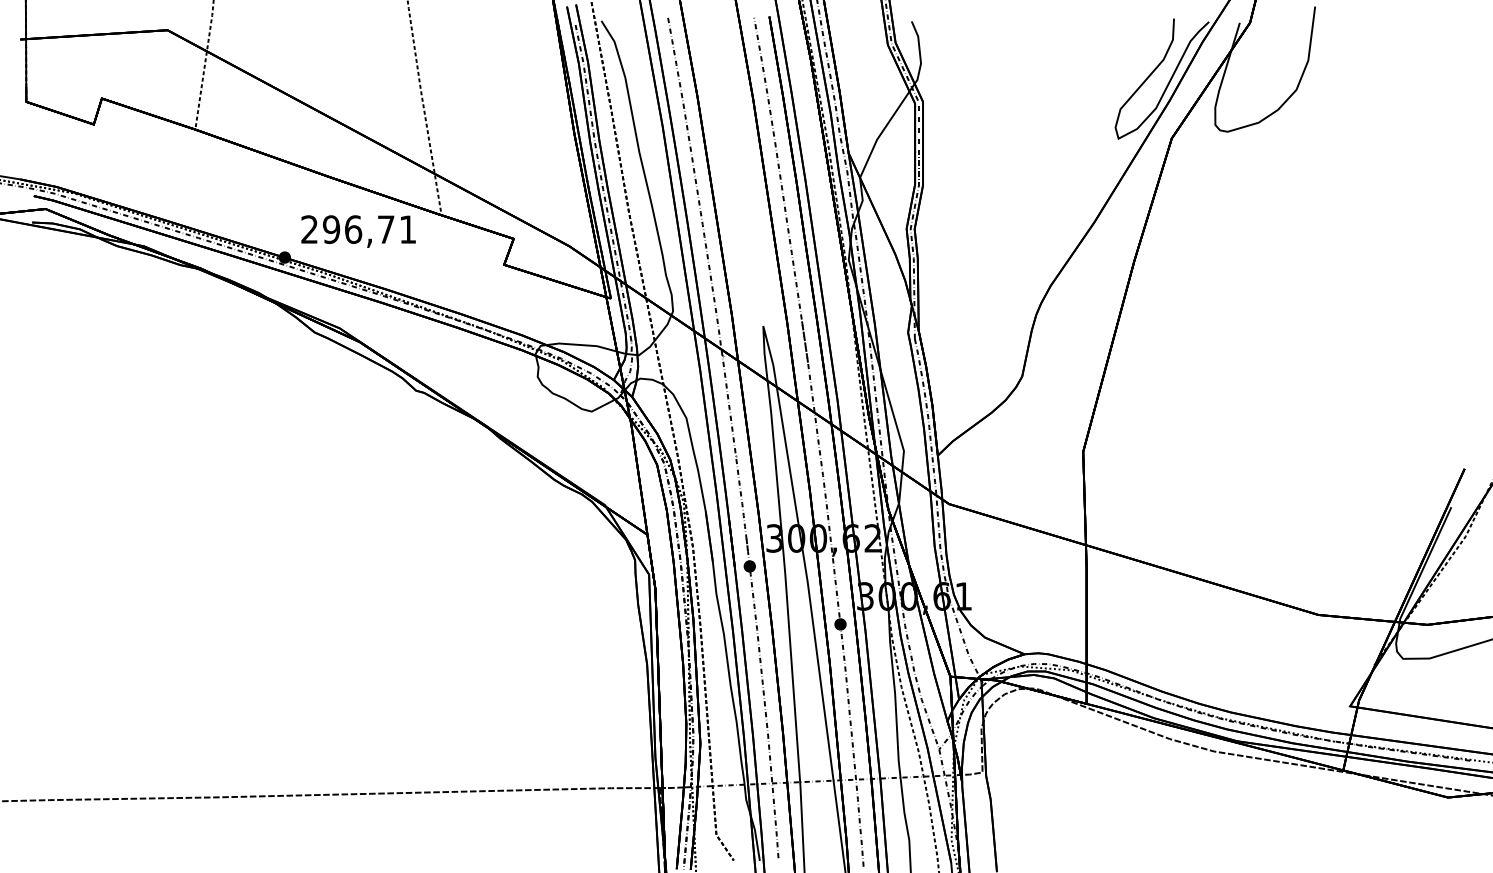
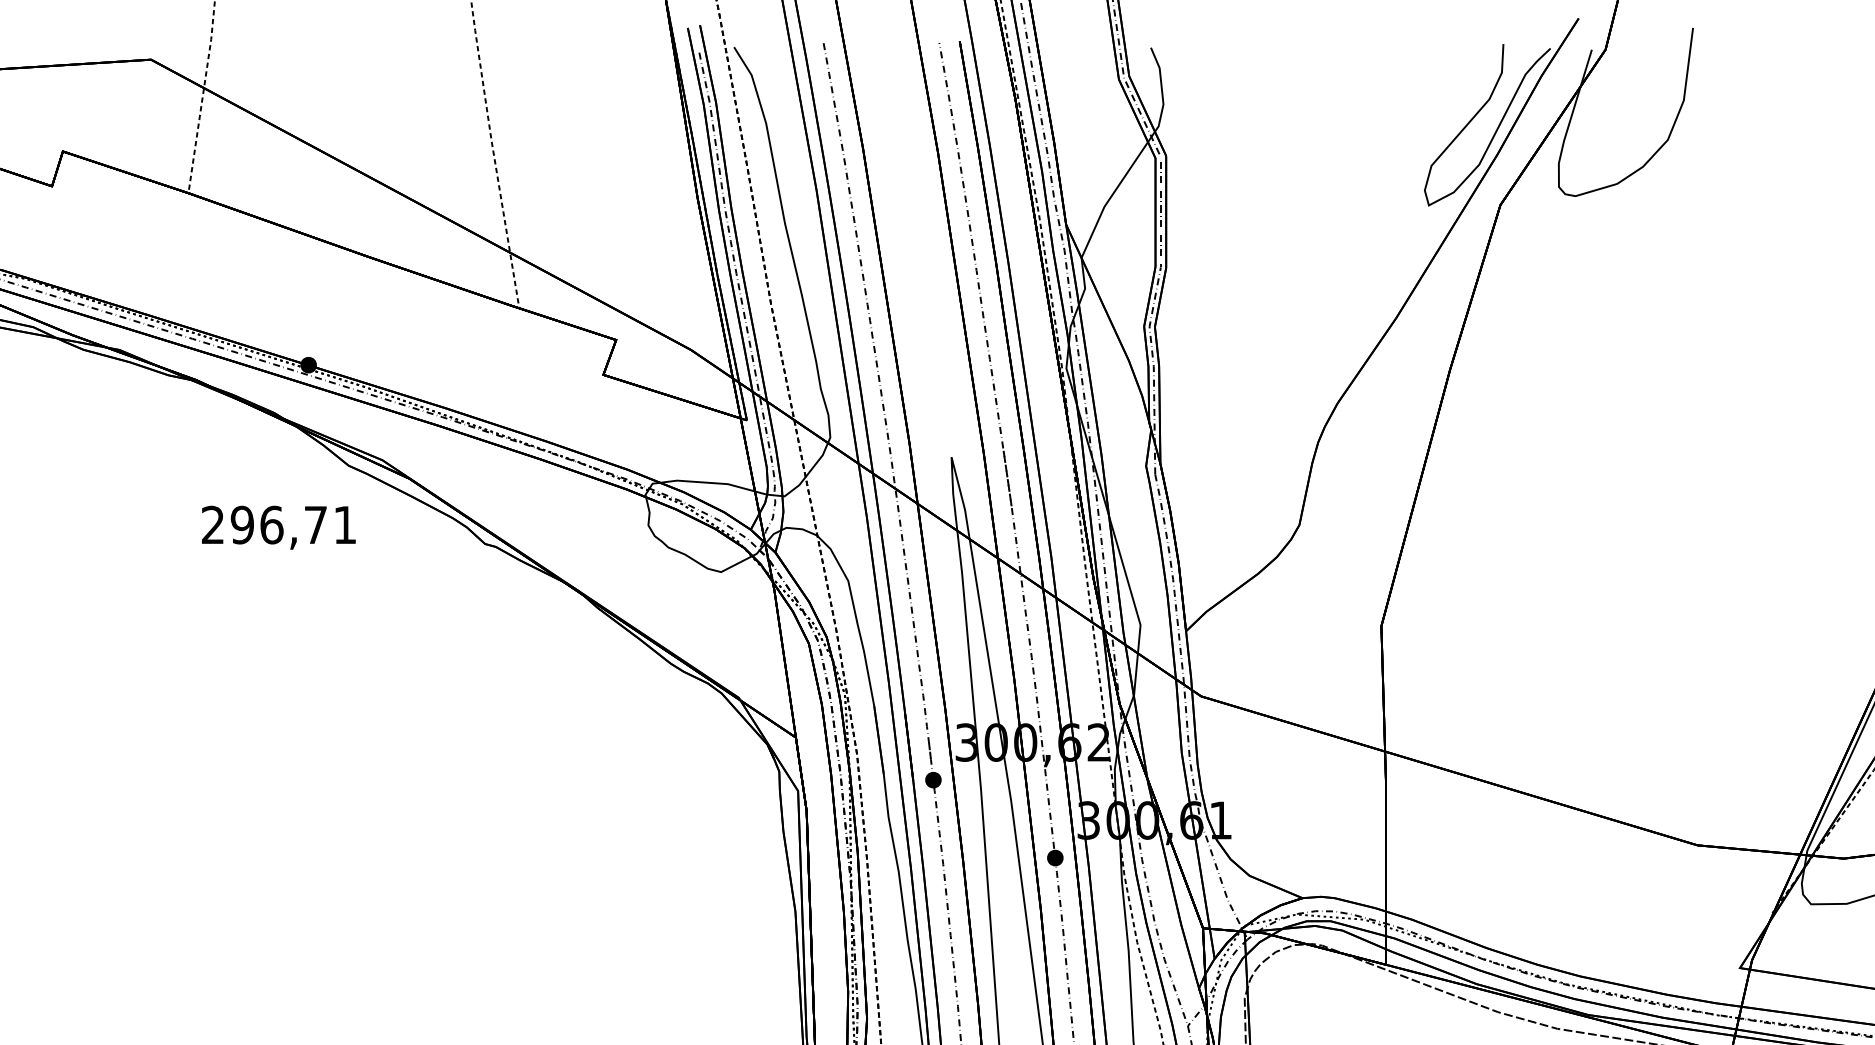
text: (358, 231) -> (278, 527), moved

